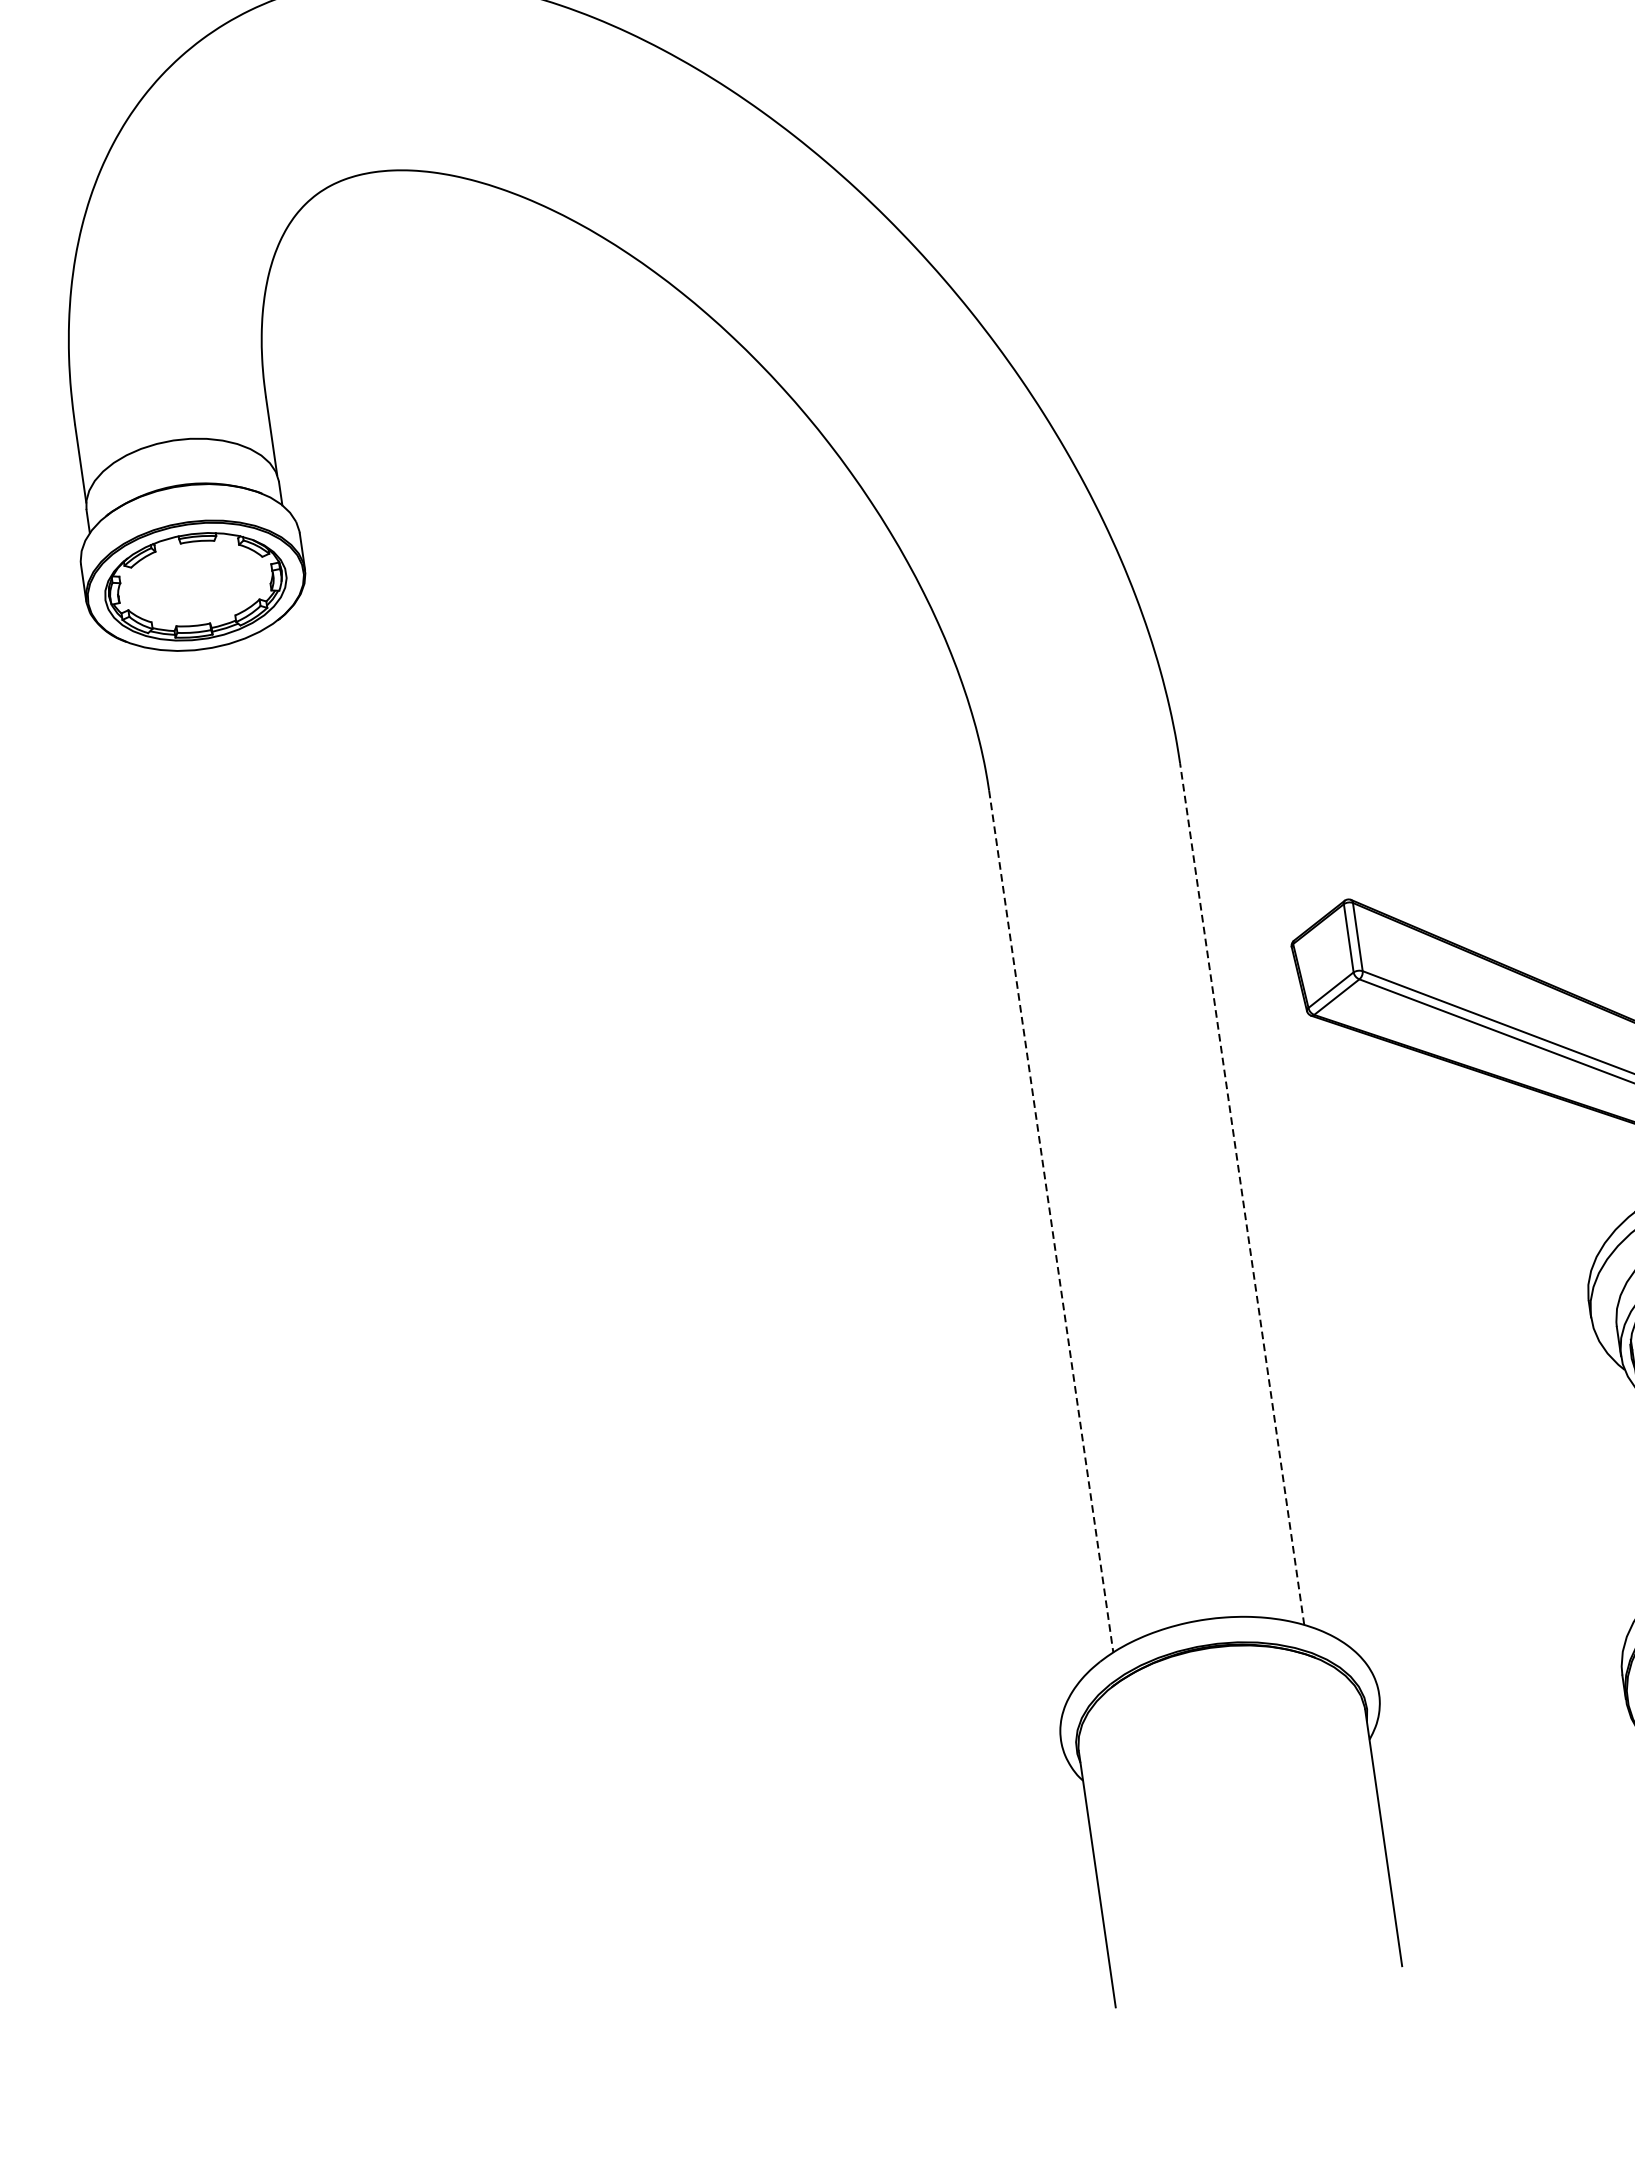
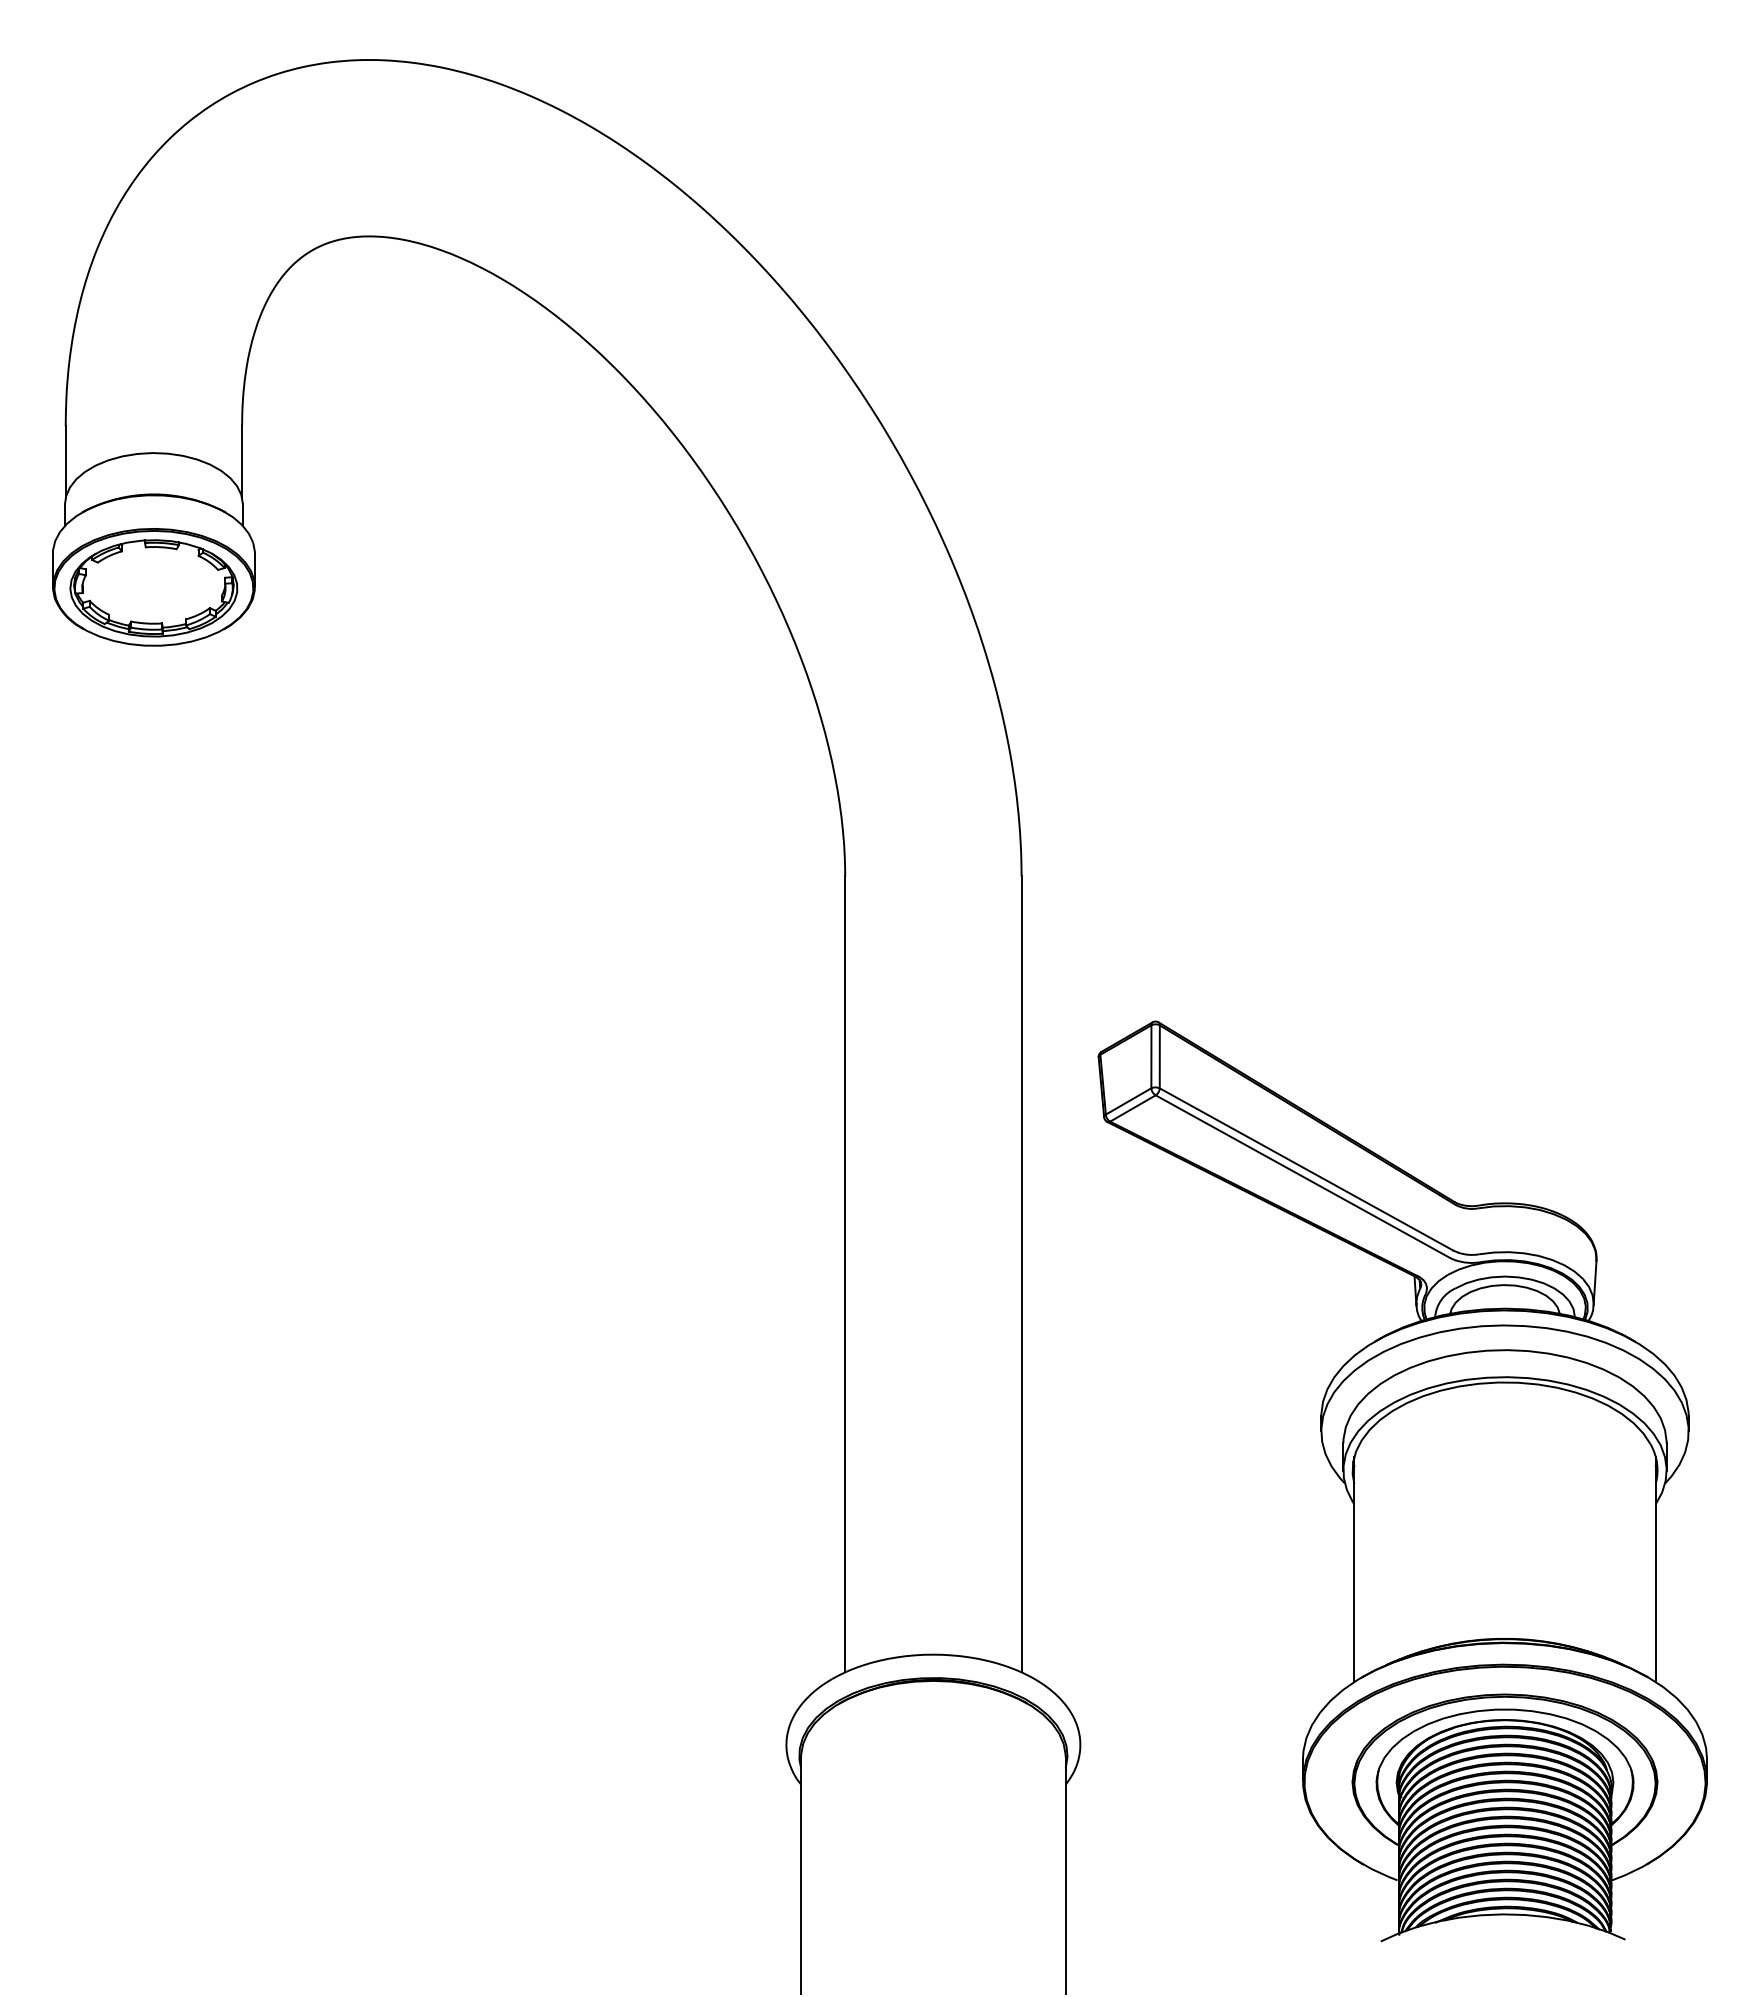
line: (1241, 1193) -> (1021, 1273), dashed -> solid
line: (1051, 1221) -> (845, 1274), dashed -> solid

